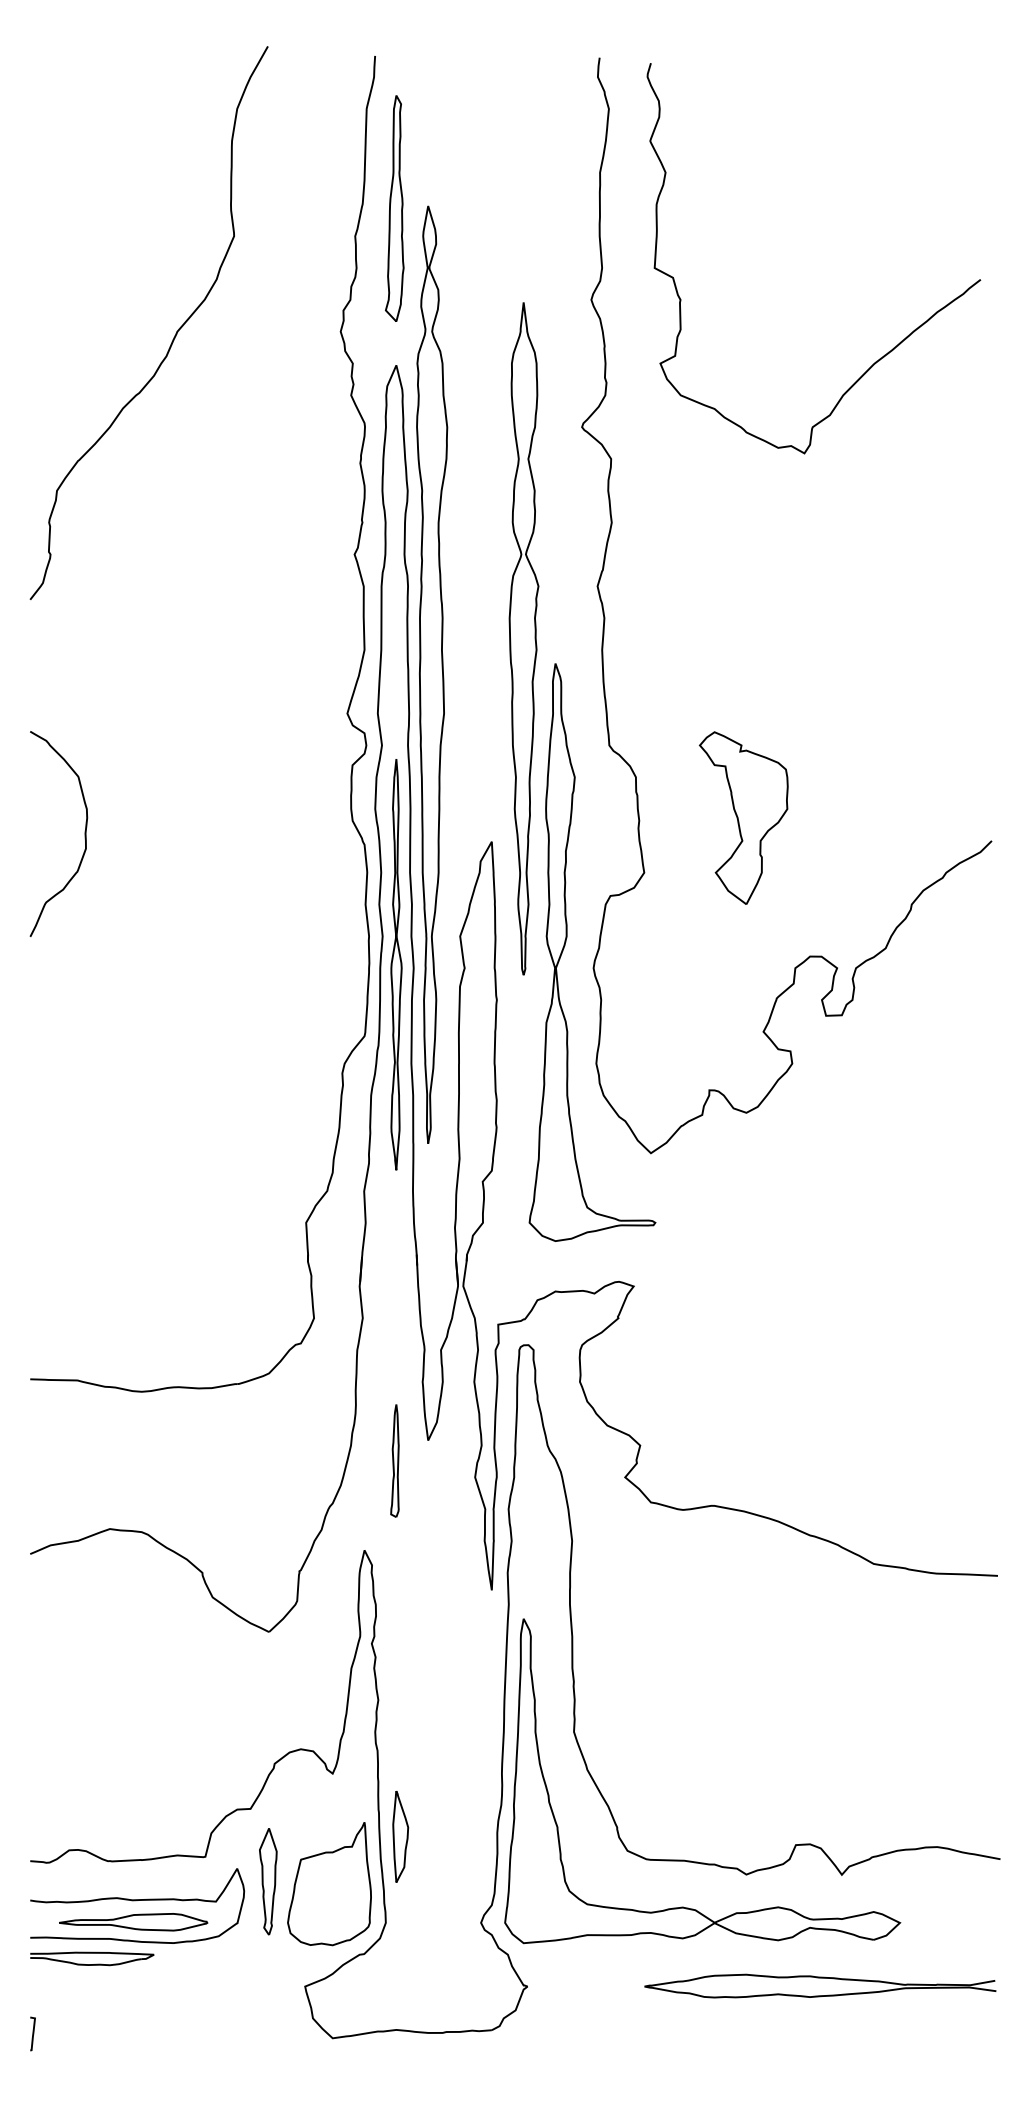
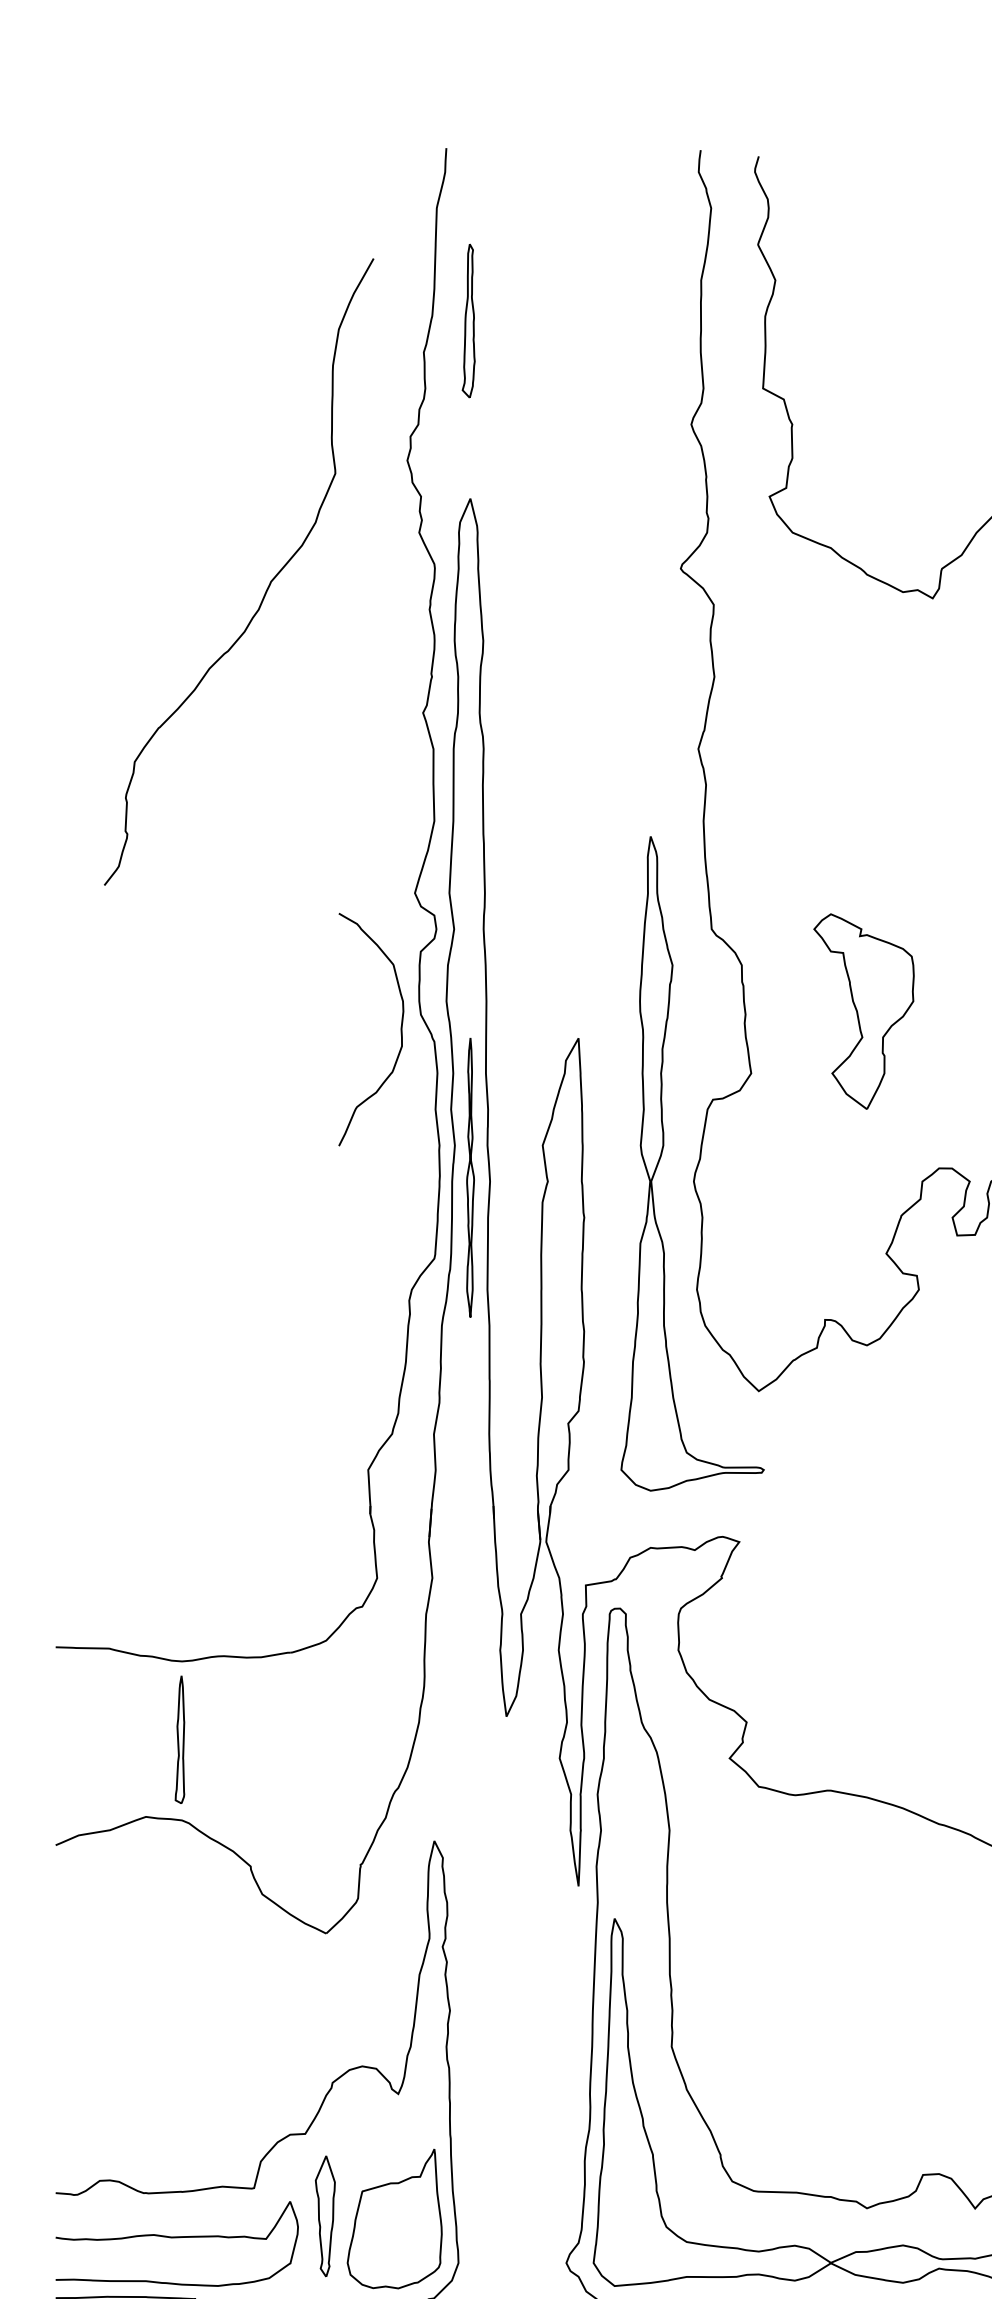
part: (394, 208) -> (468, 320), size x0.6
curve: (174, 335) -> (267, 586), moved
part: (523, 638) -> (614, 808), removed
part: (432, 674) -> (511, 848), removed
curve: (84, 833) -> (400, 1028), moved
part: (396, 964) -> (470, 1177), size x0.6
part: (394, 1460) -> (179, 1739), moved
part: (400, 1836) -> (475, 2165), removed
part: (133, 1922) -> (172, 2262), removed

